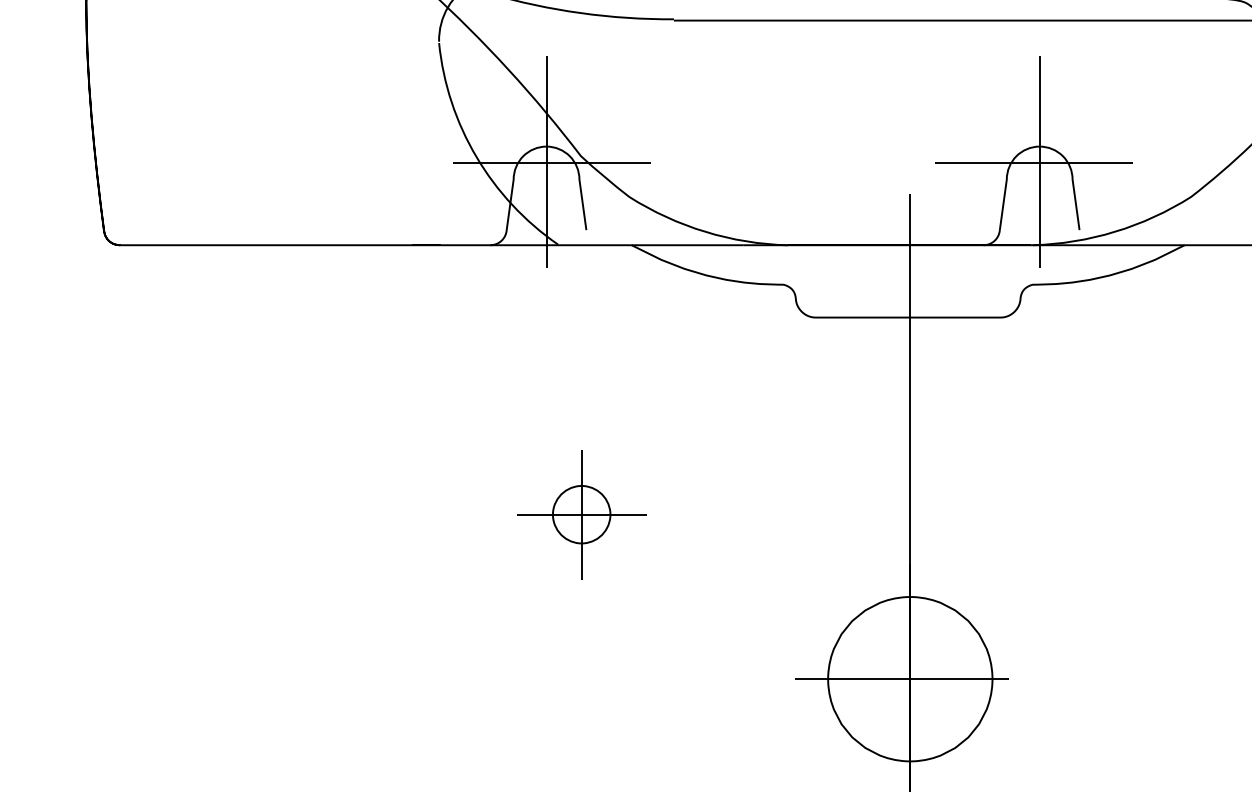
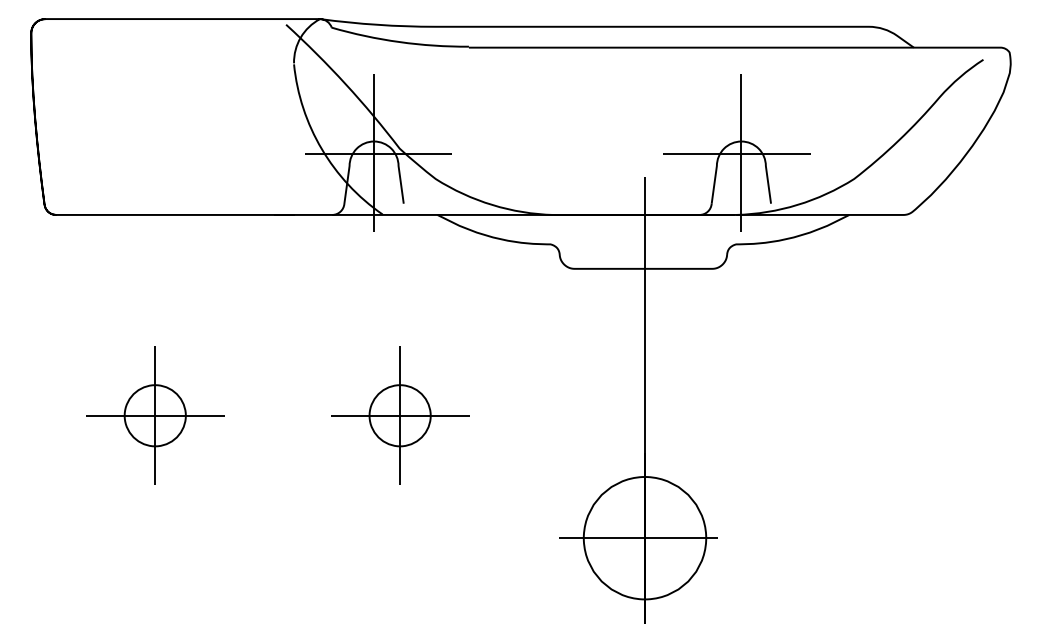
part: (253, 514) -> (155, 415), added
part: (582, 514) -> (400, 415), size x1.43

